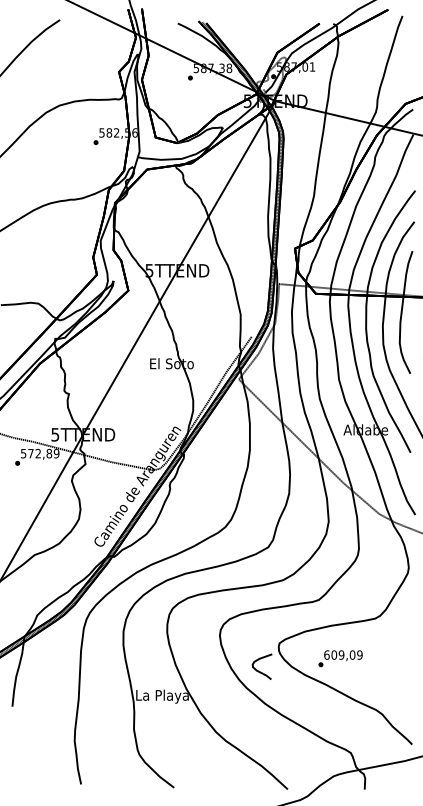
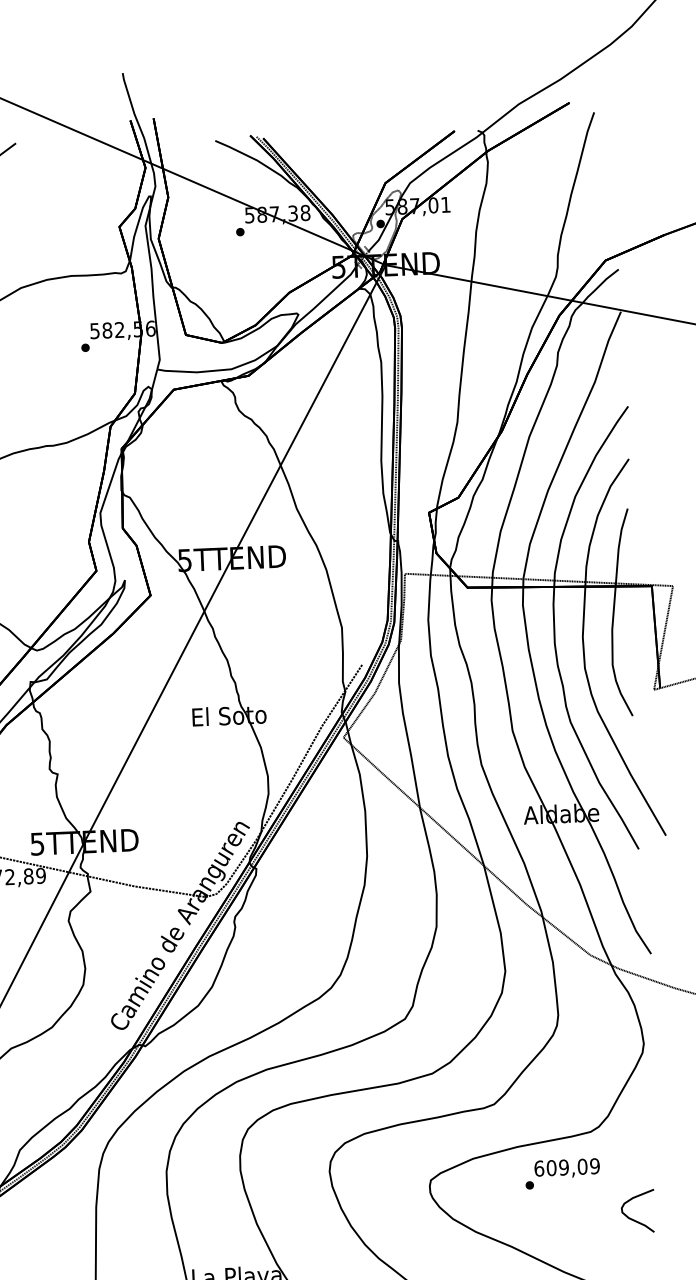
text: (340, 658) -> (562, 1173), moved
curve: (257, 669) -> (630, 1216), moved

